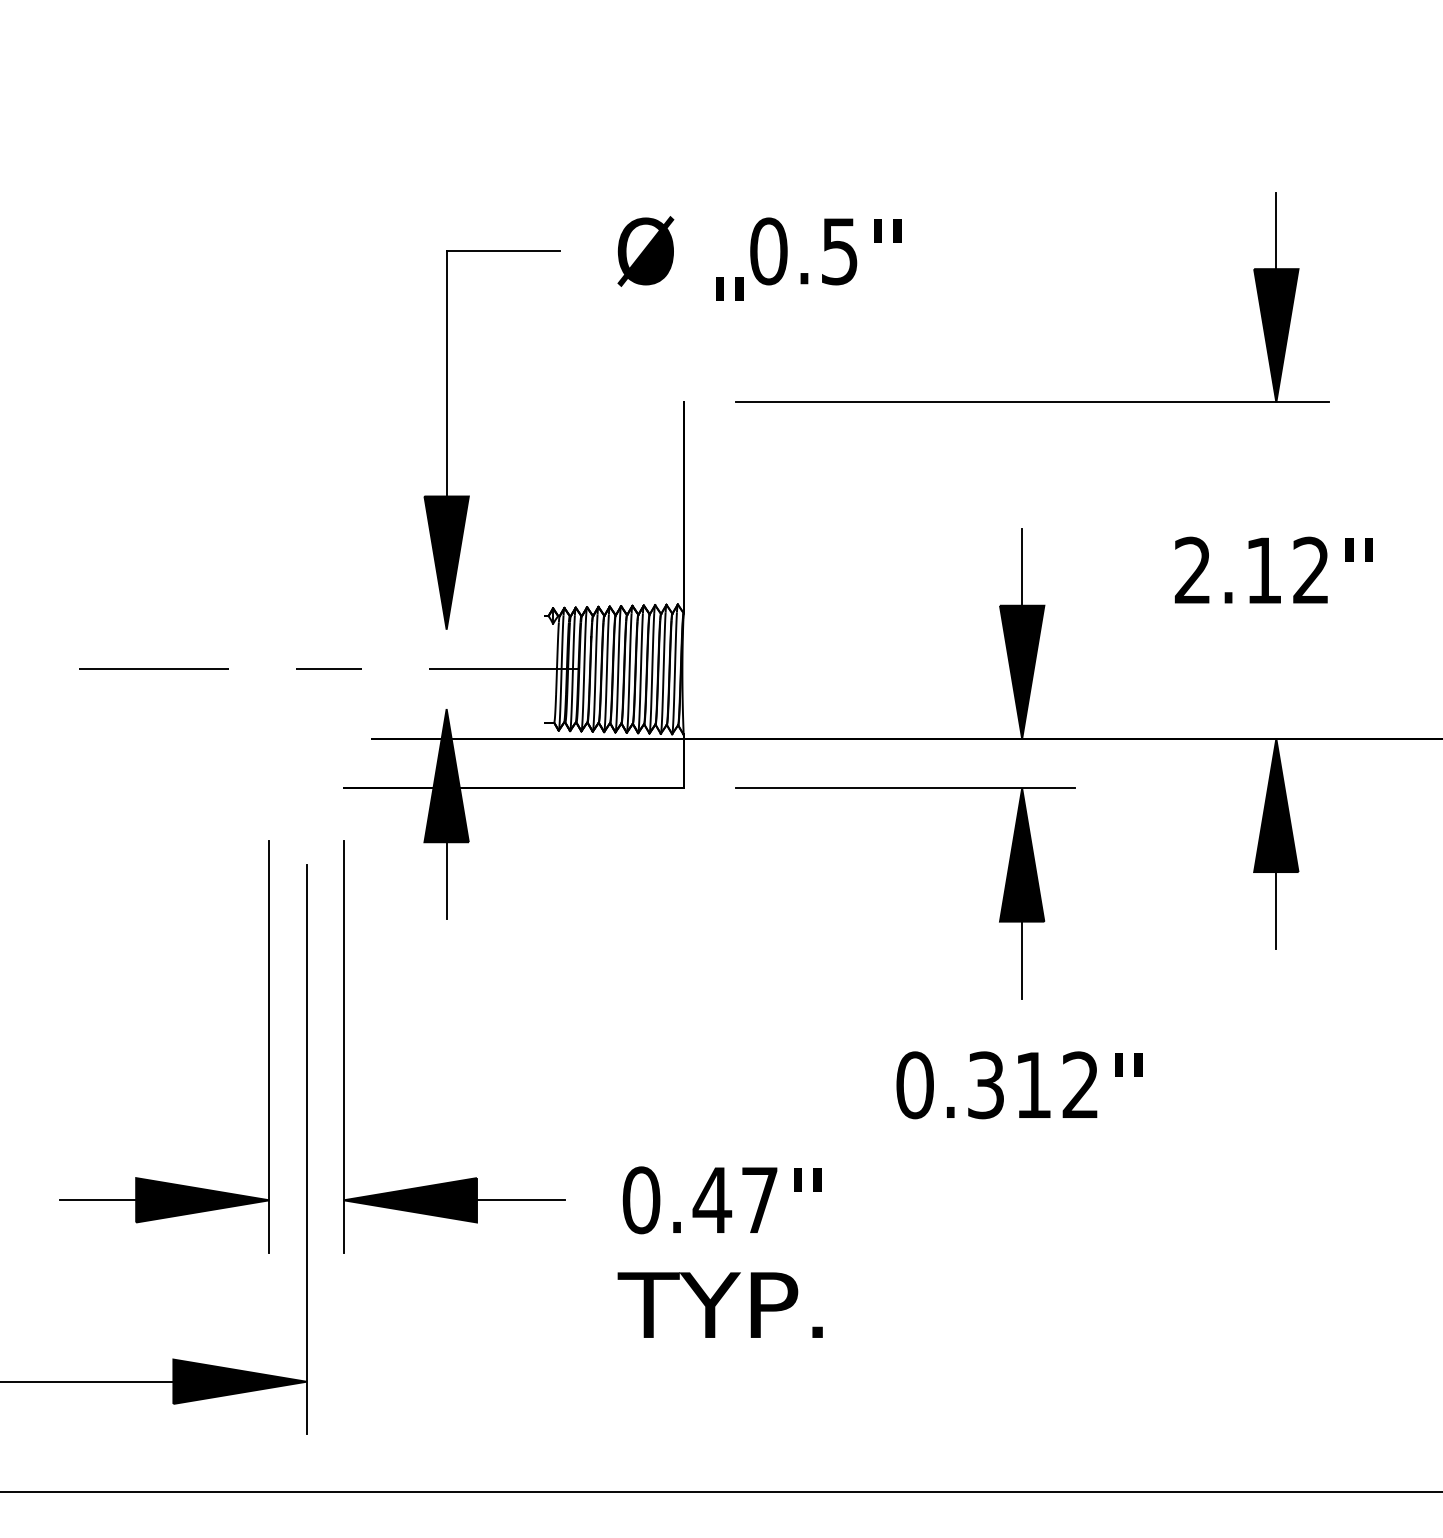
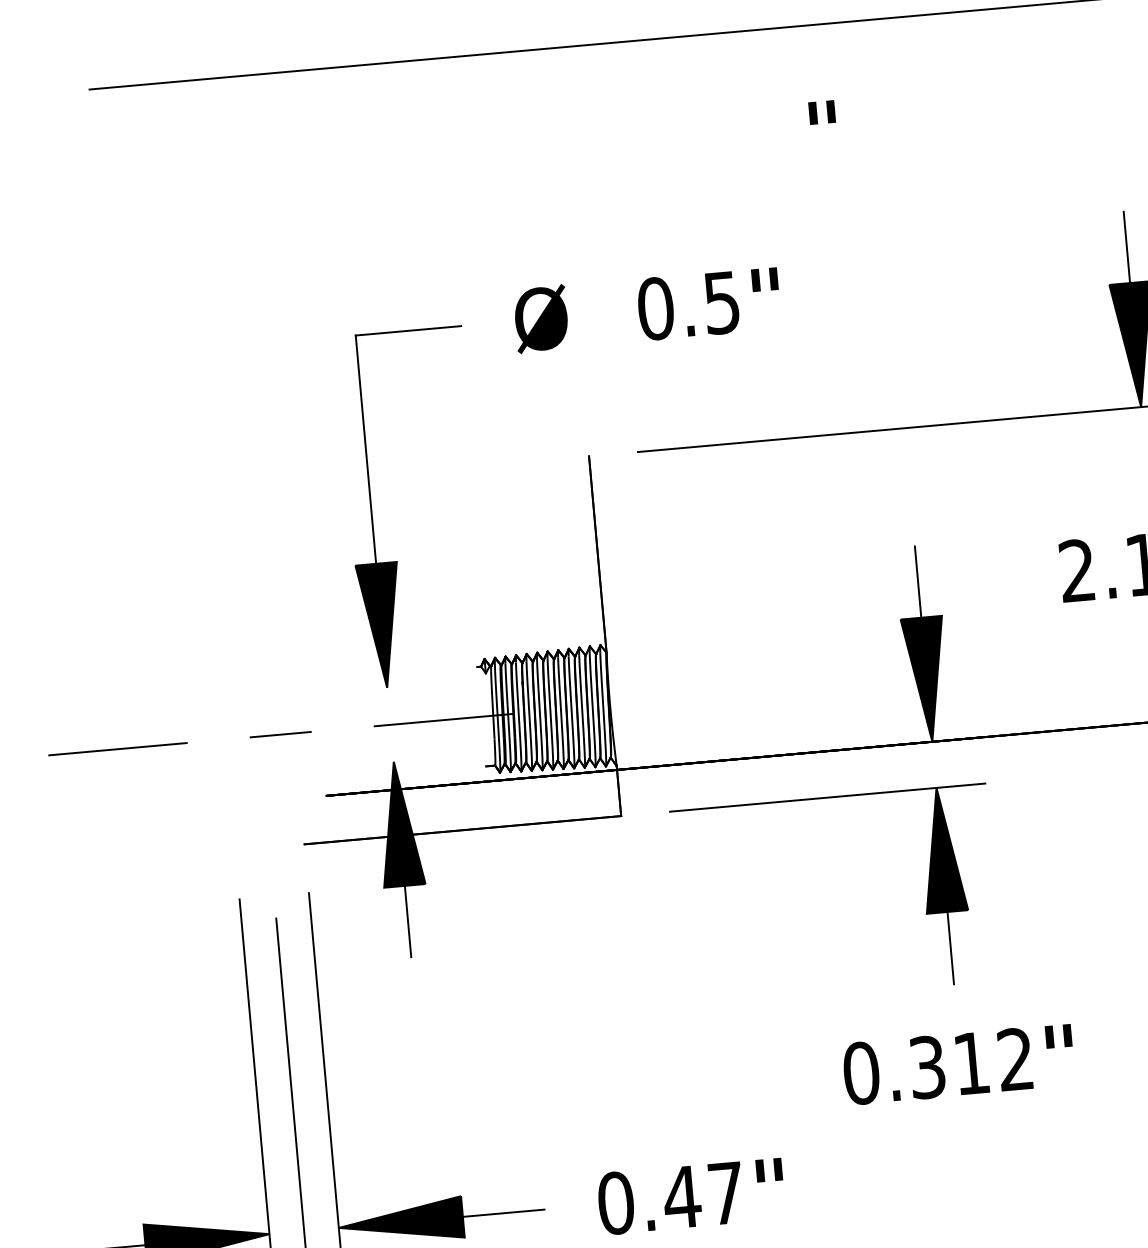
text: (729, 288) -> (822, 111), moved

